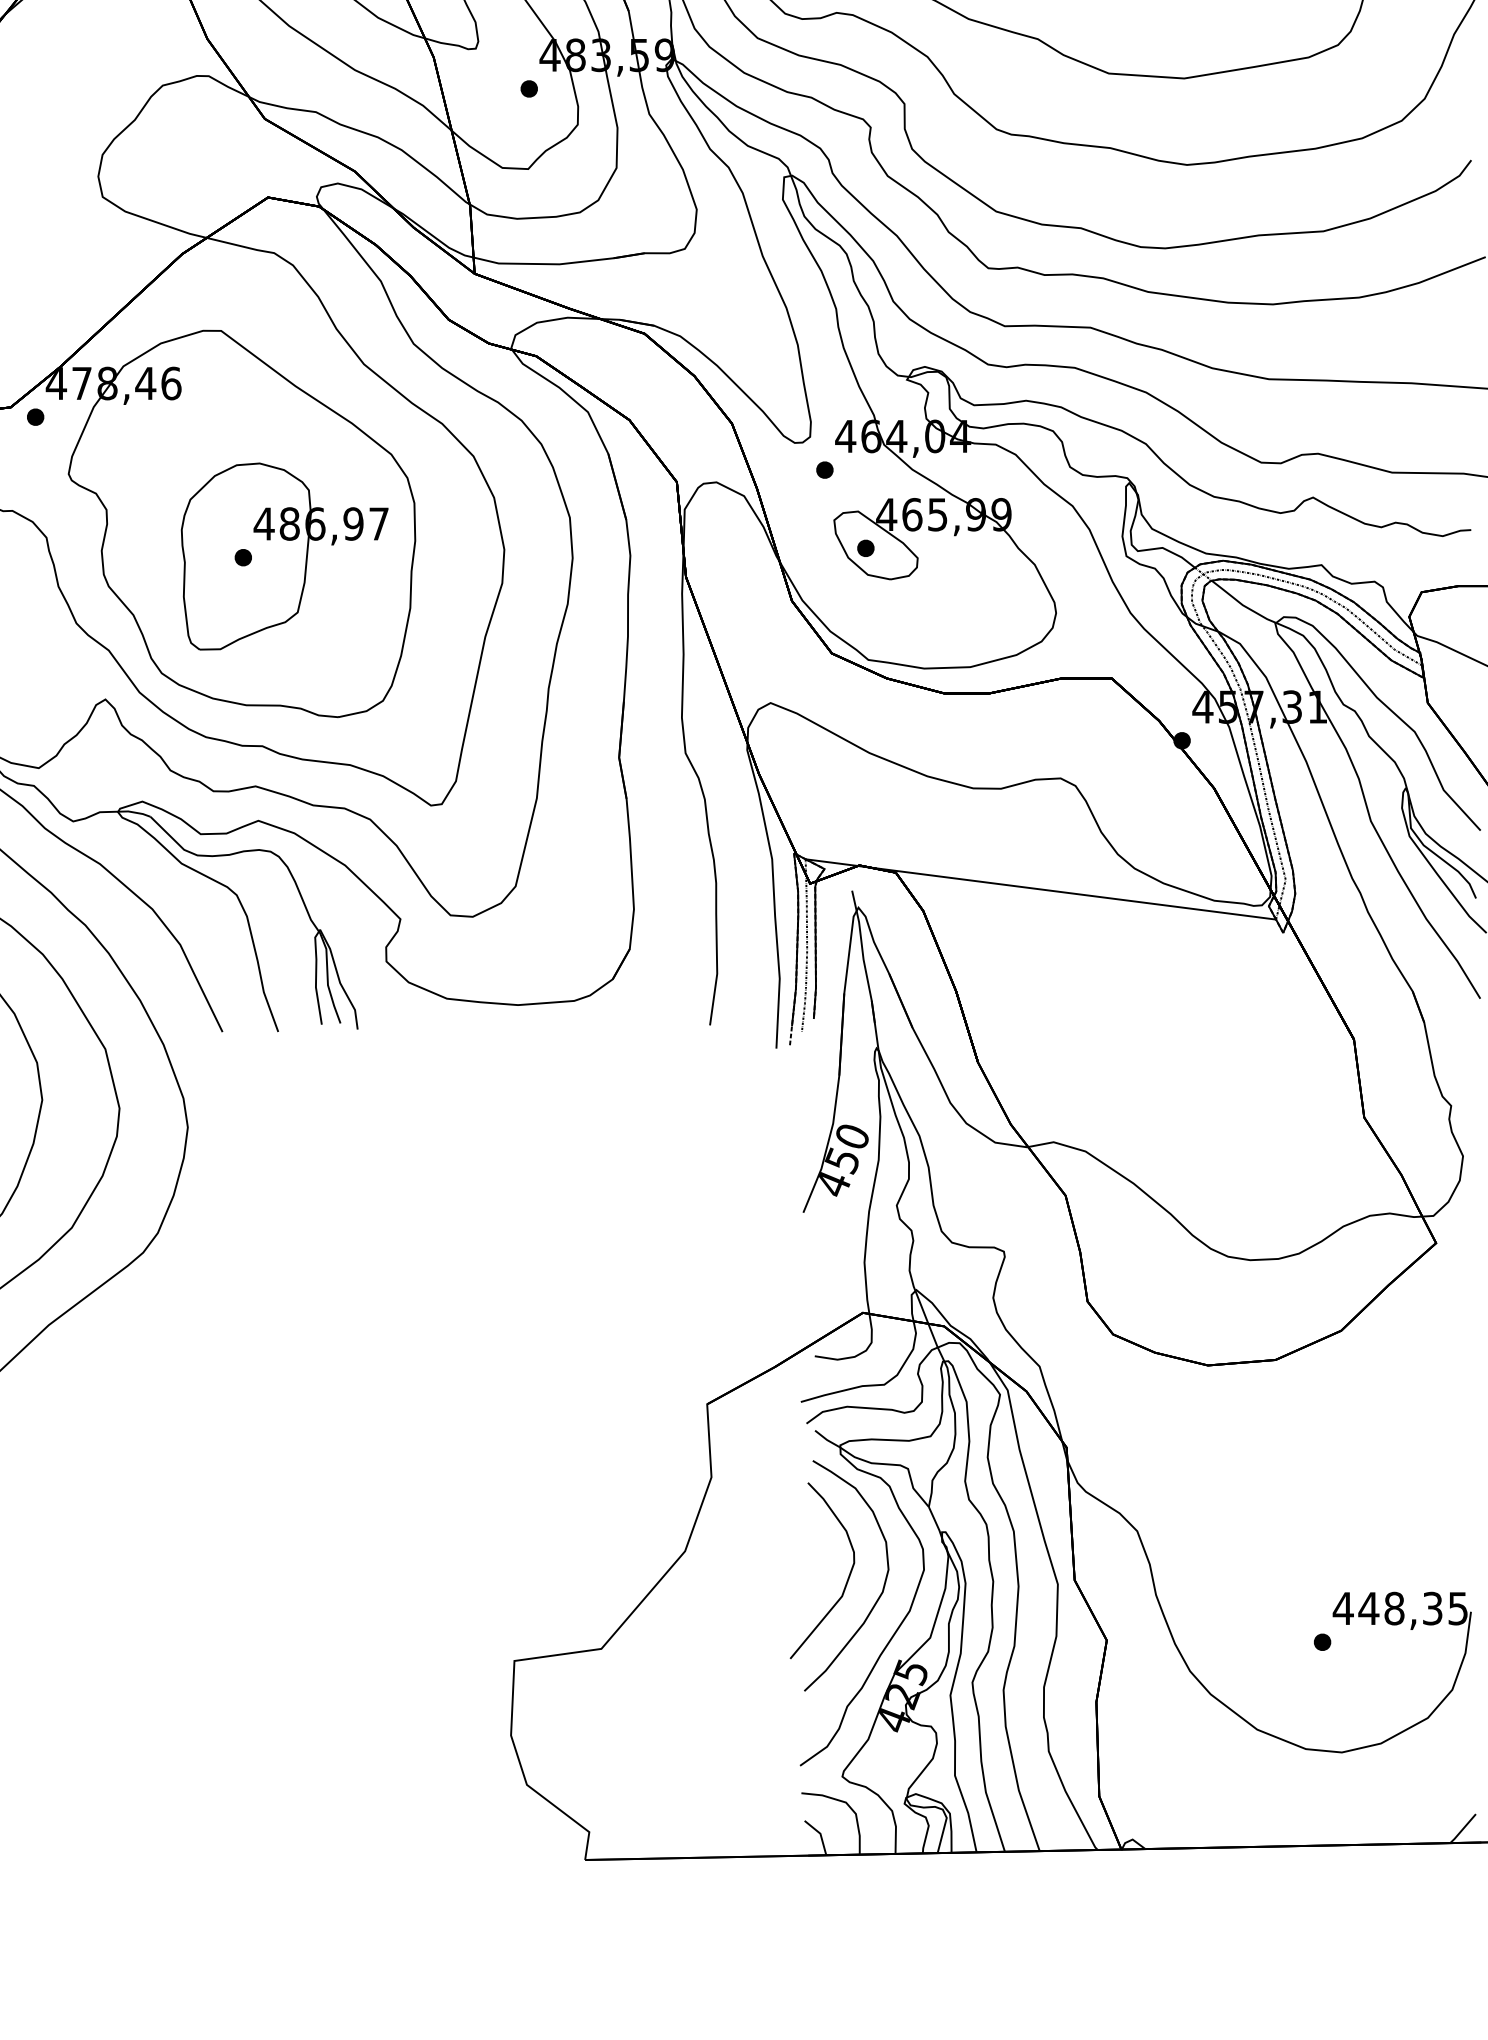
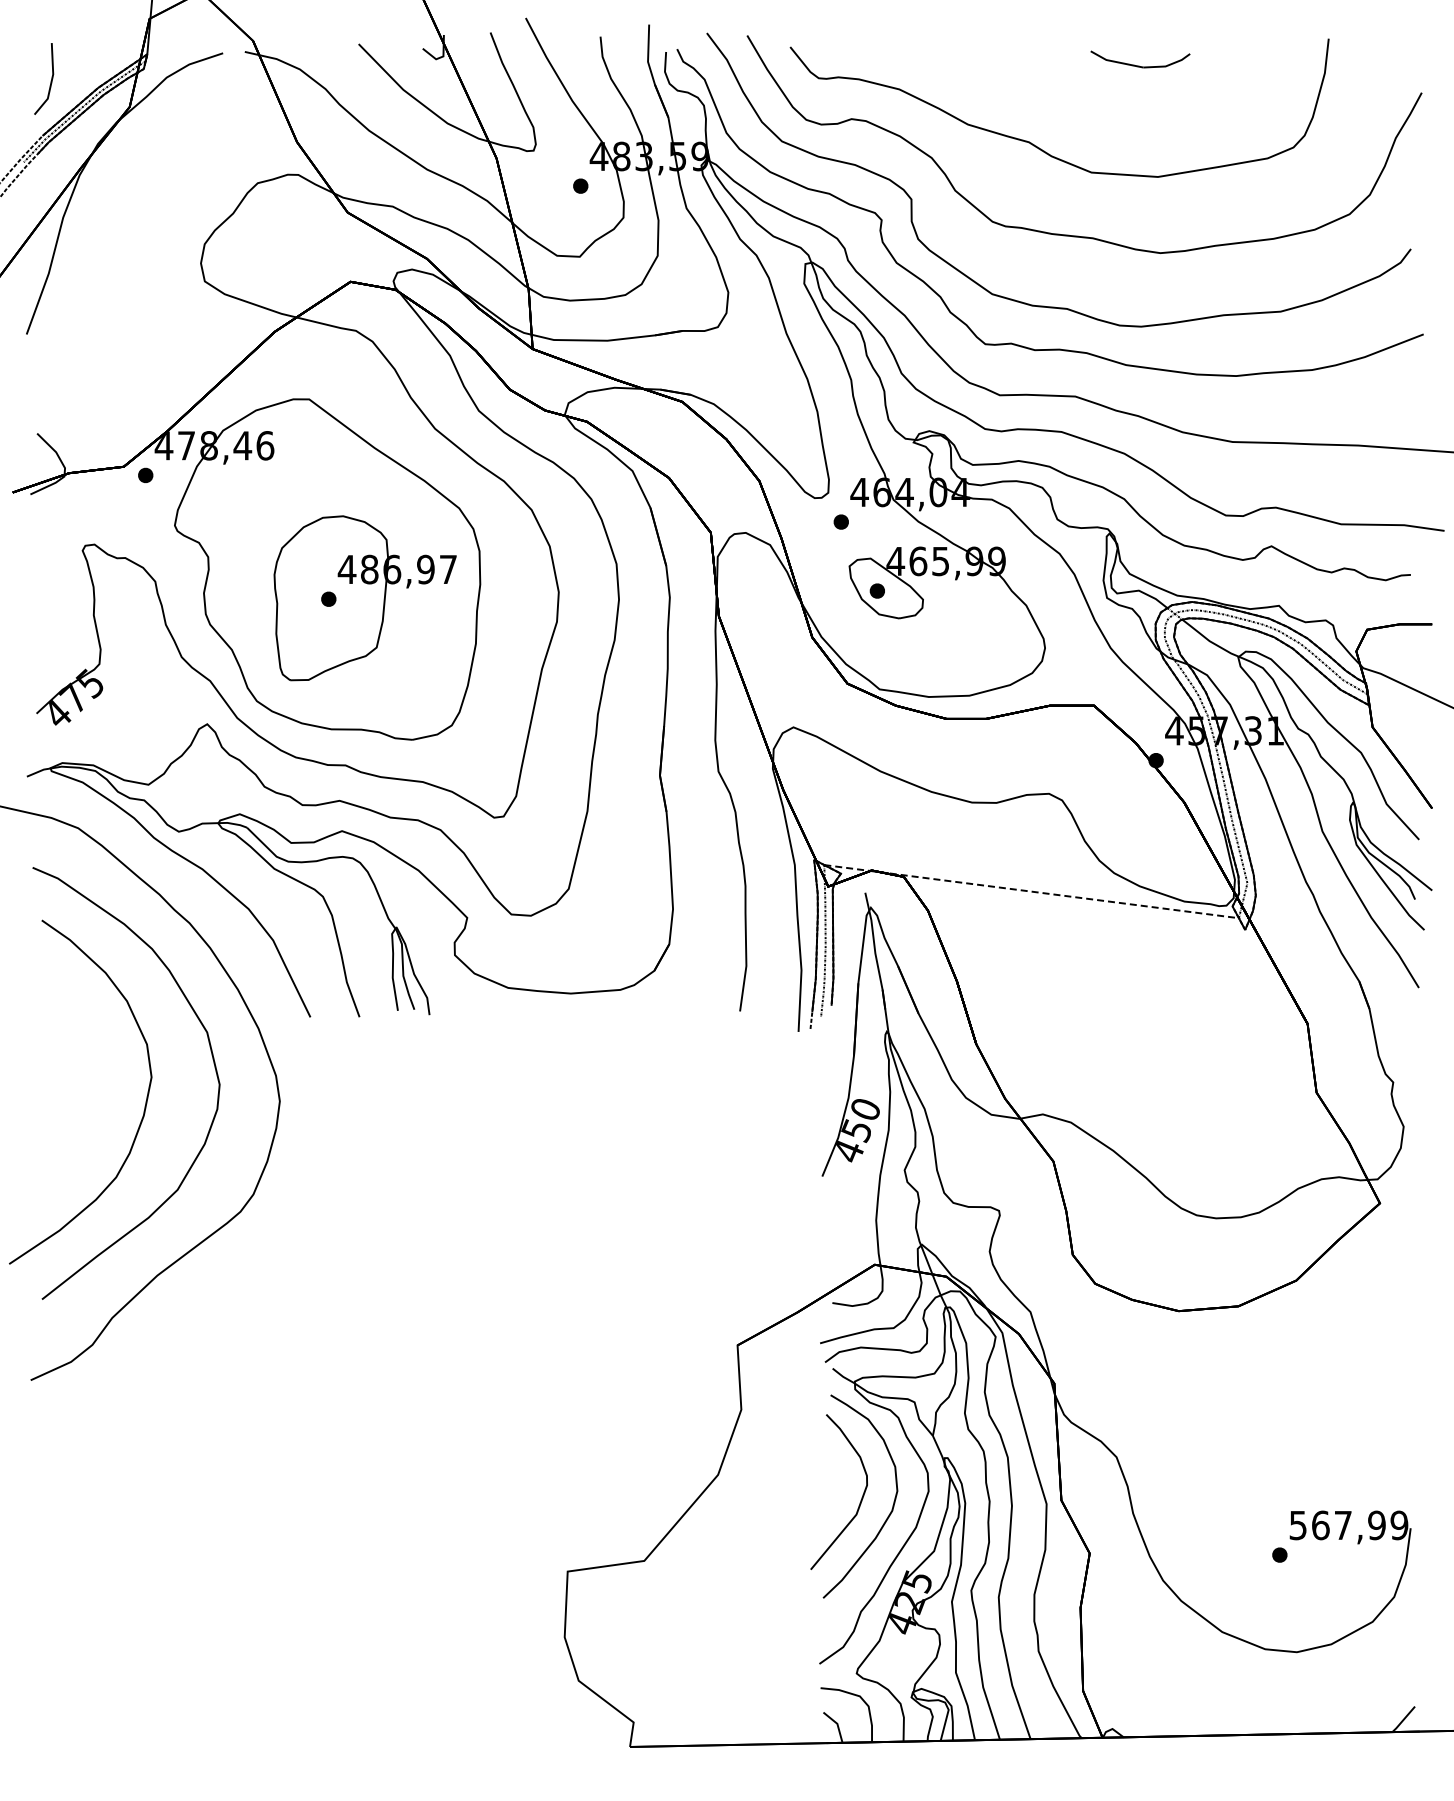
line: (1041, 889) -> (1032, 891), solid -> dashed
text: (1400, 1608) -> (1348, 1525), 448,35 -> 567,99

